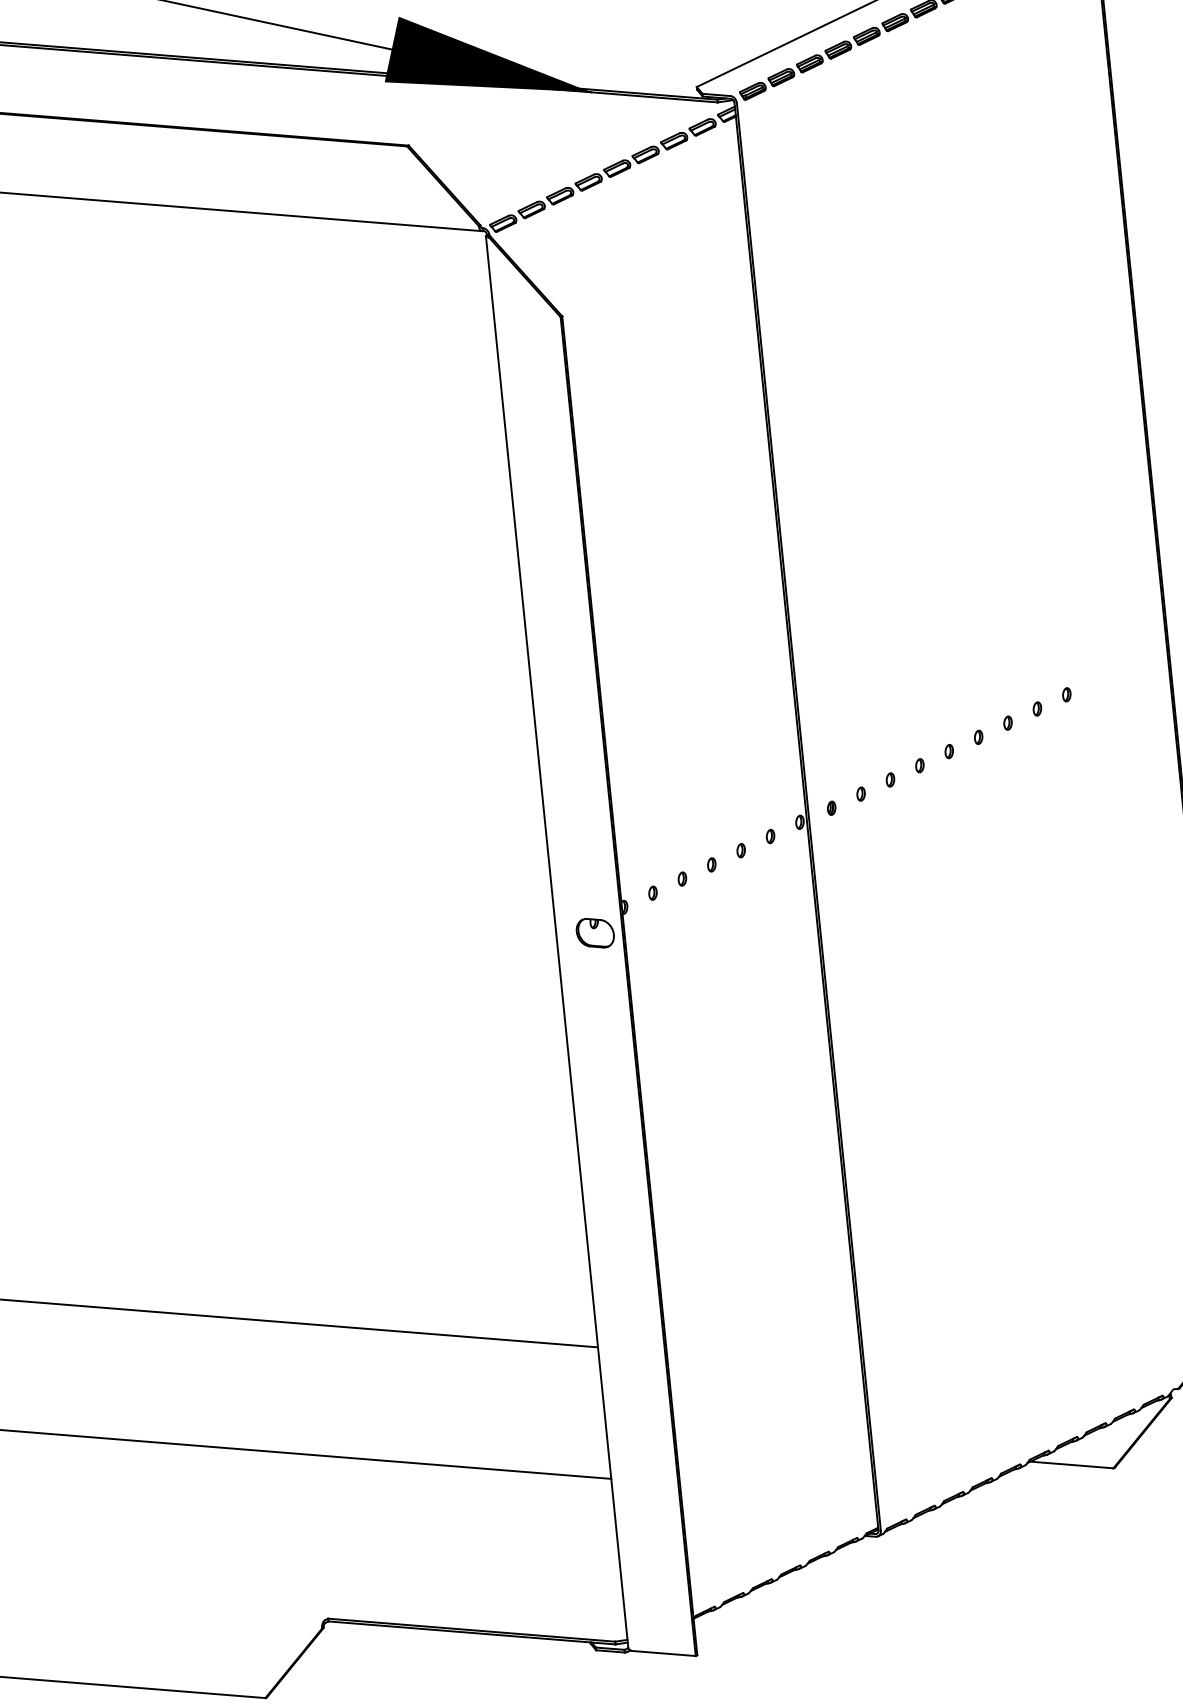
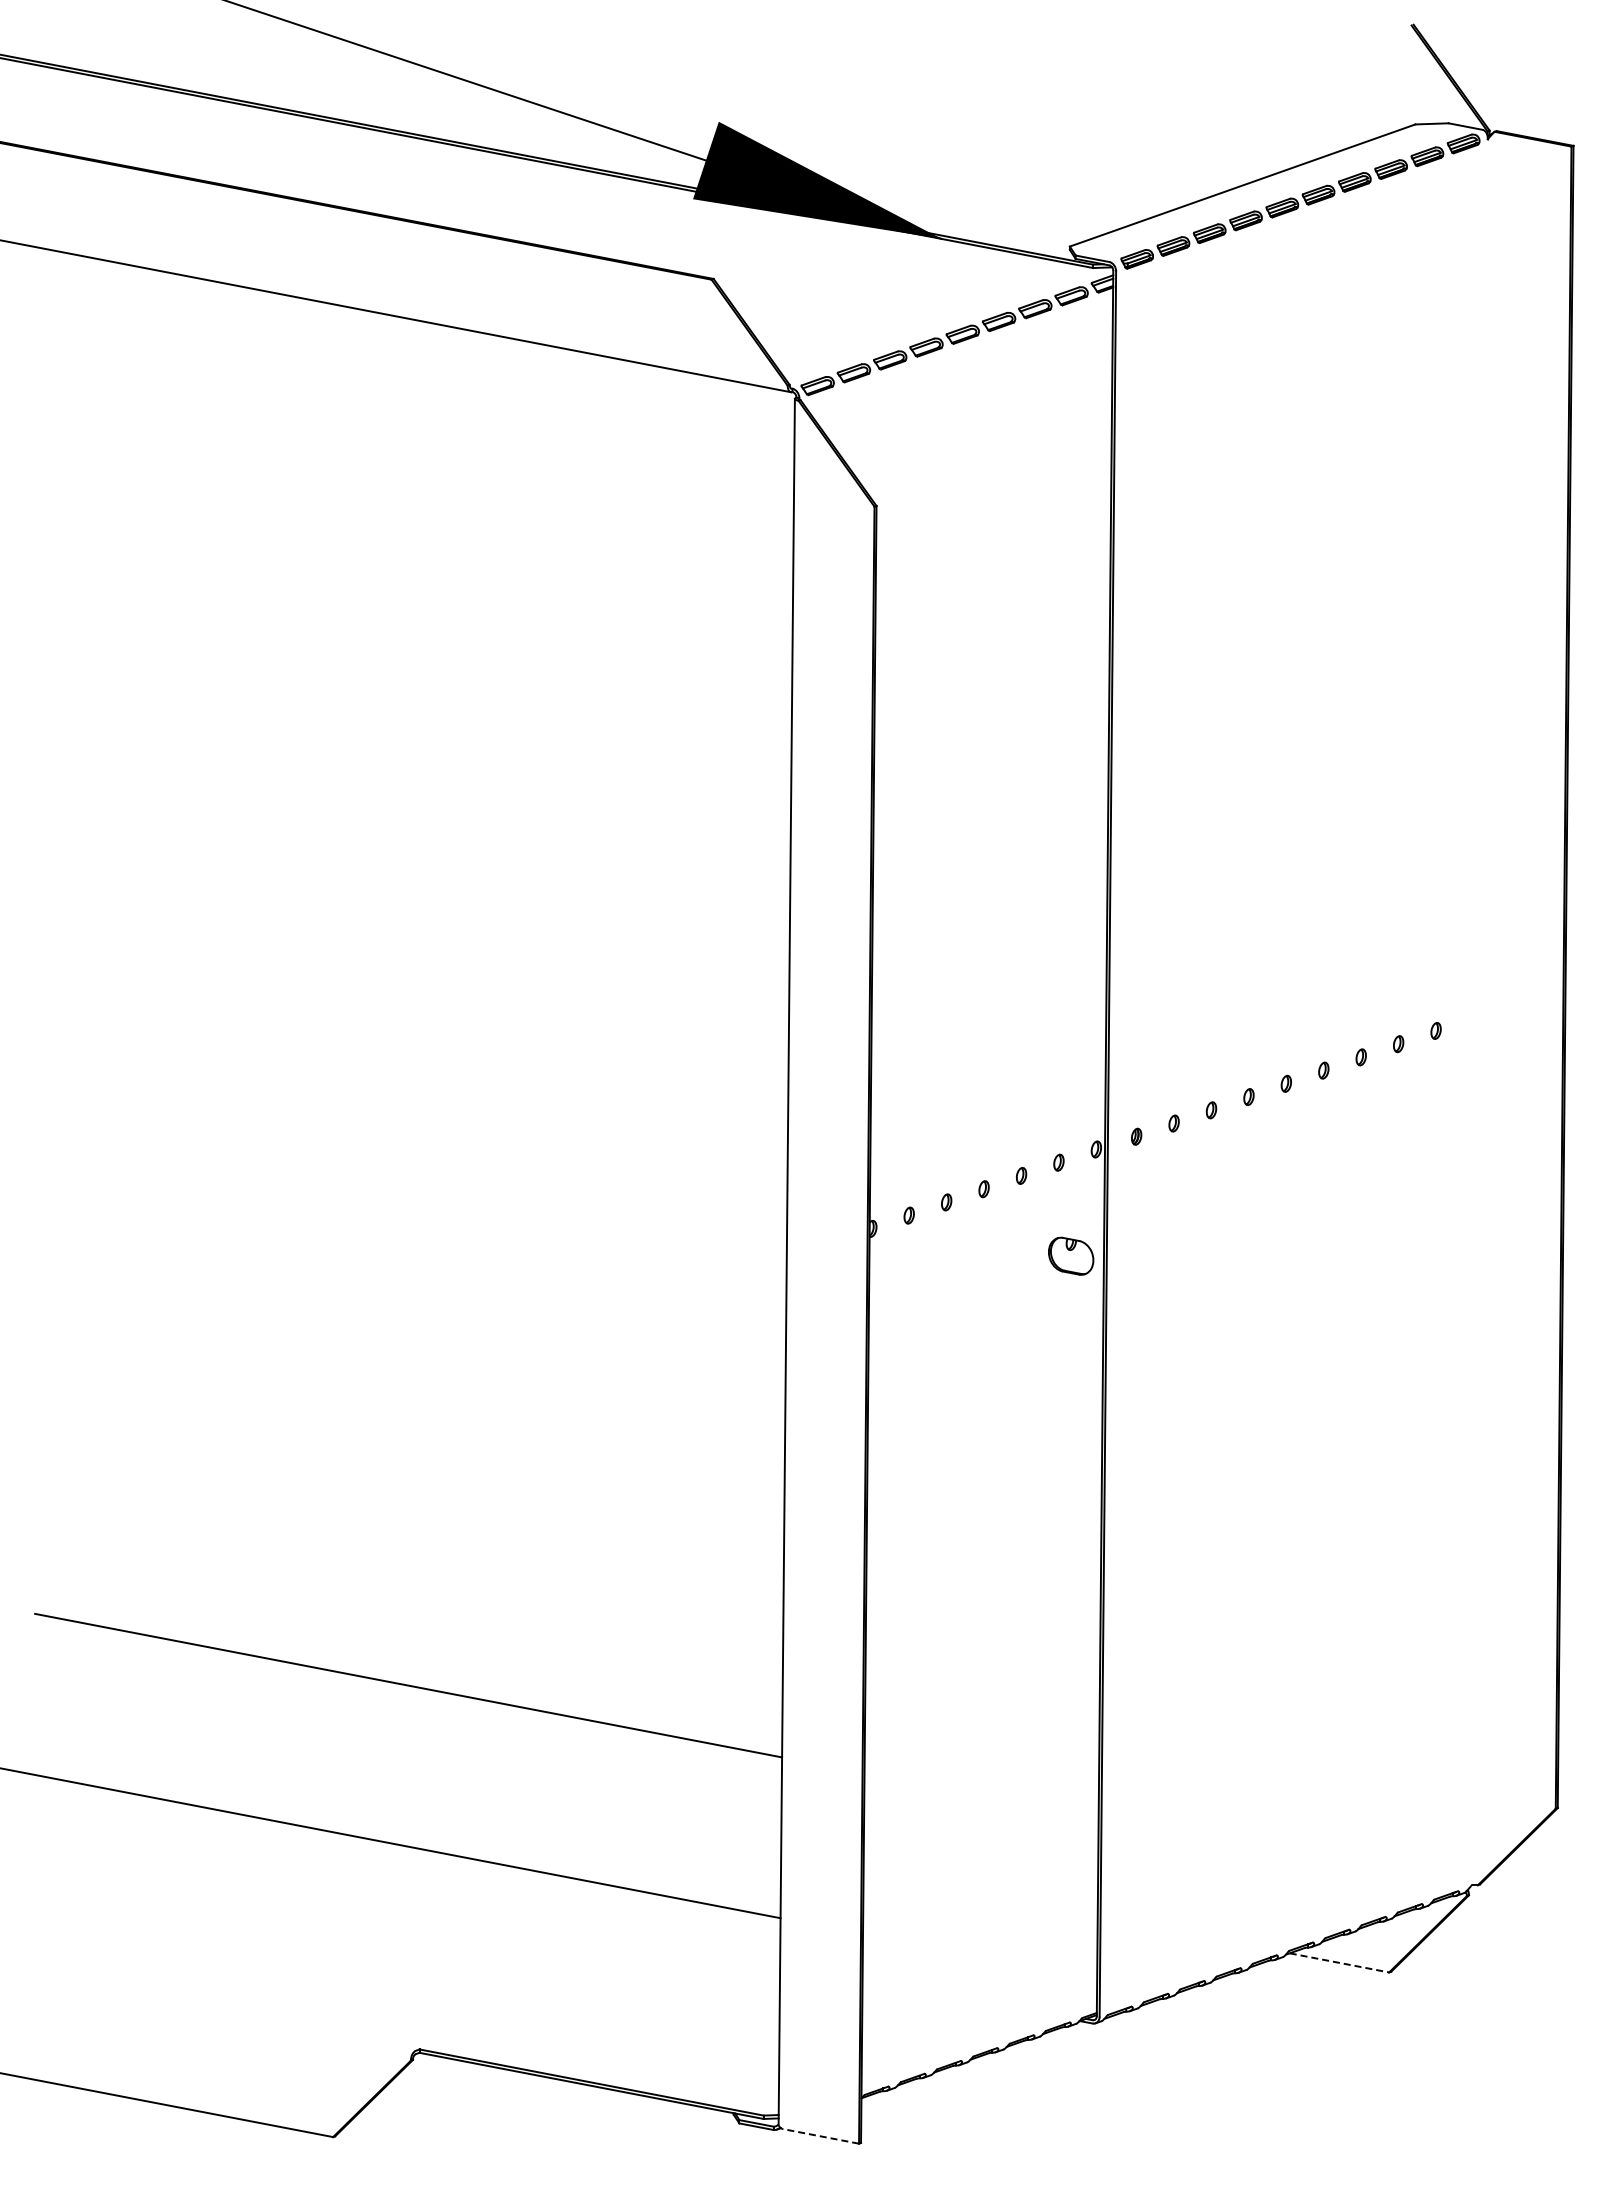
part: (595, 932) -> (1071, 1255), moved
line: (1071, 1464) -> (1339, 1962), solid -> dashed
line: (663, 1653) -> (820, 2136), solid -> dashed

